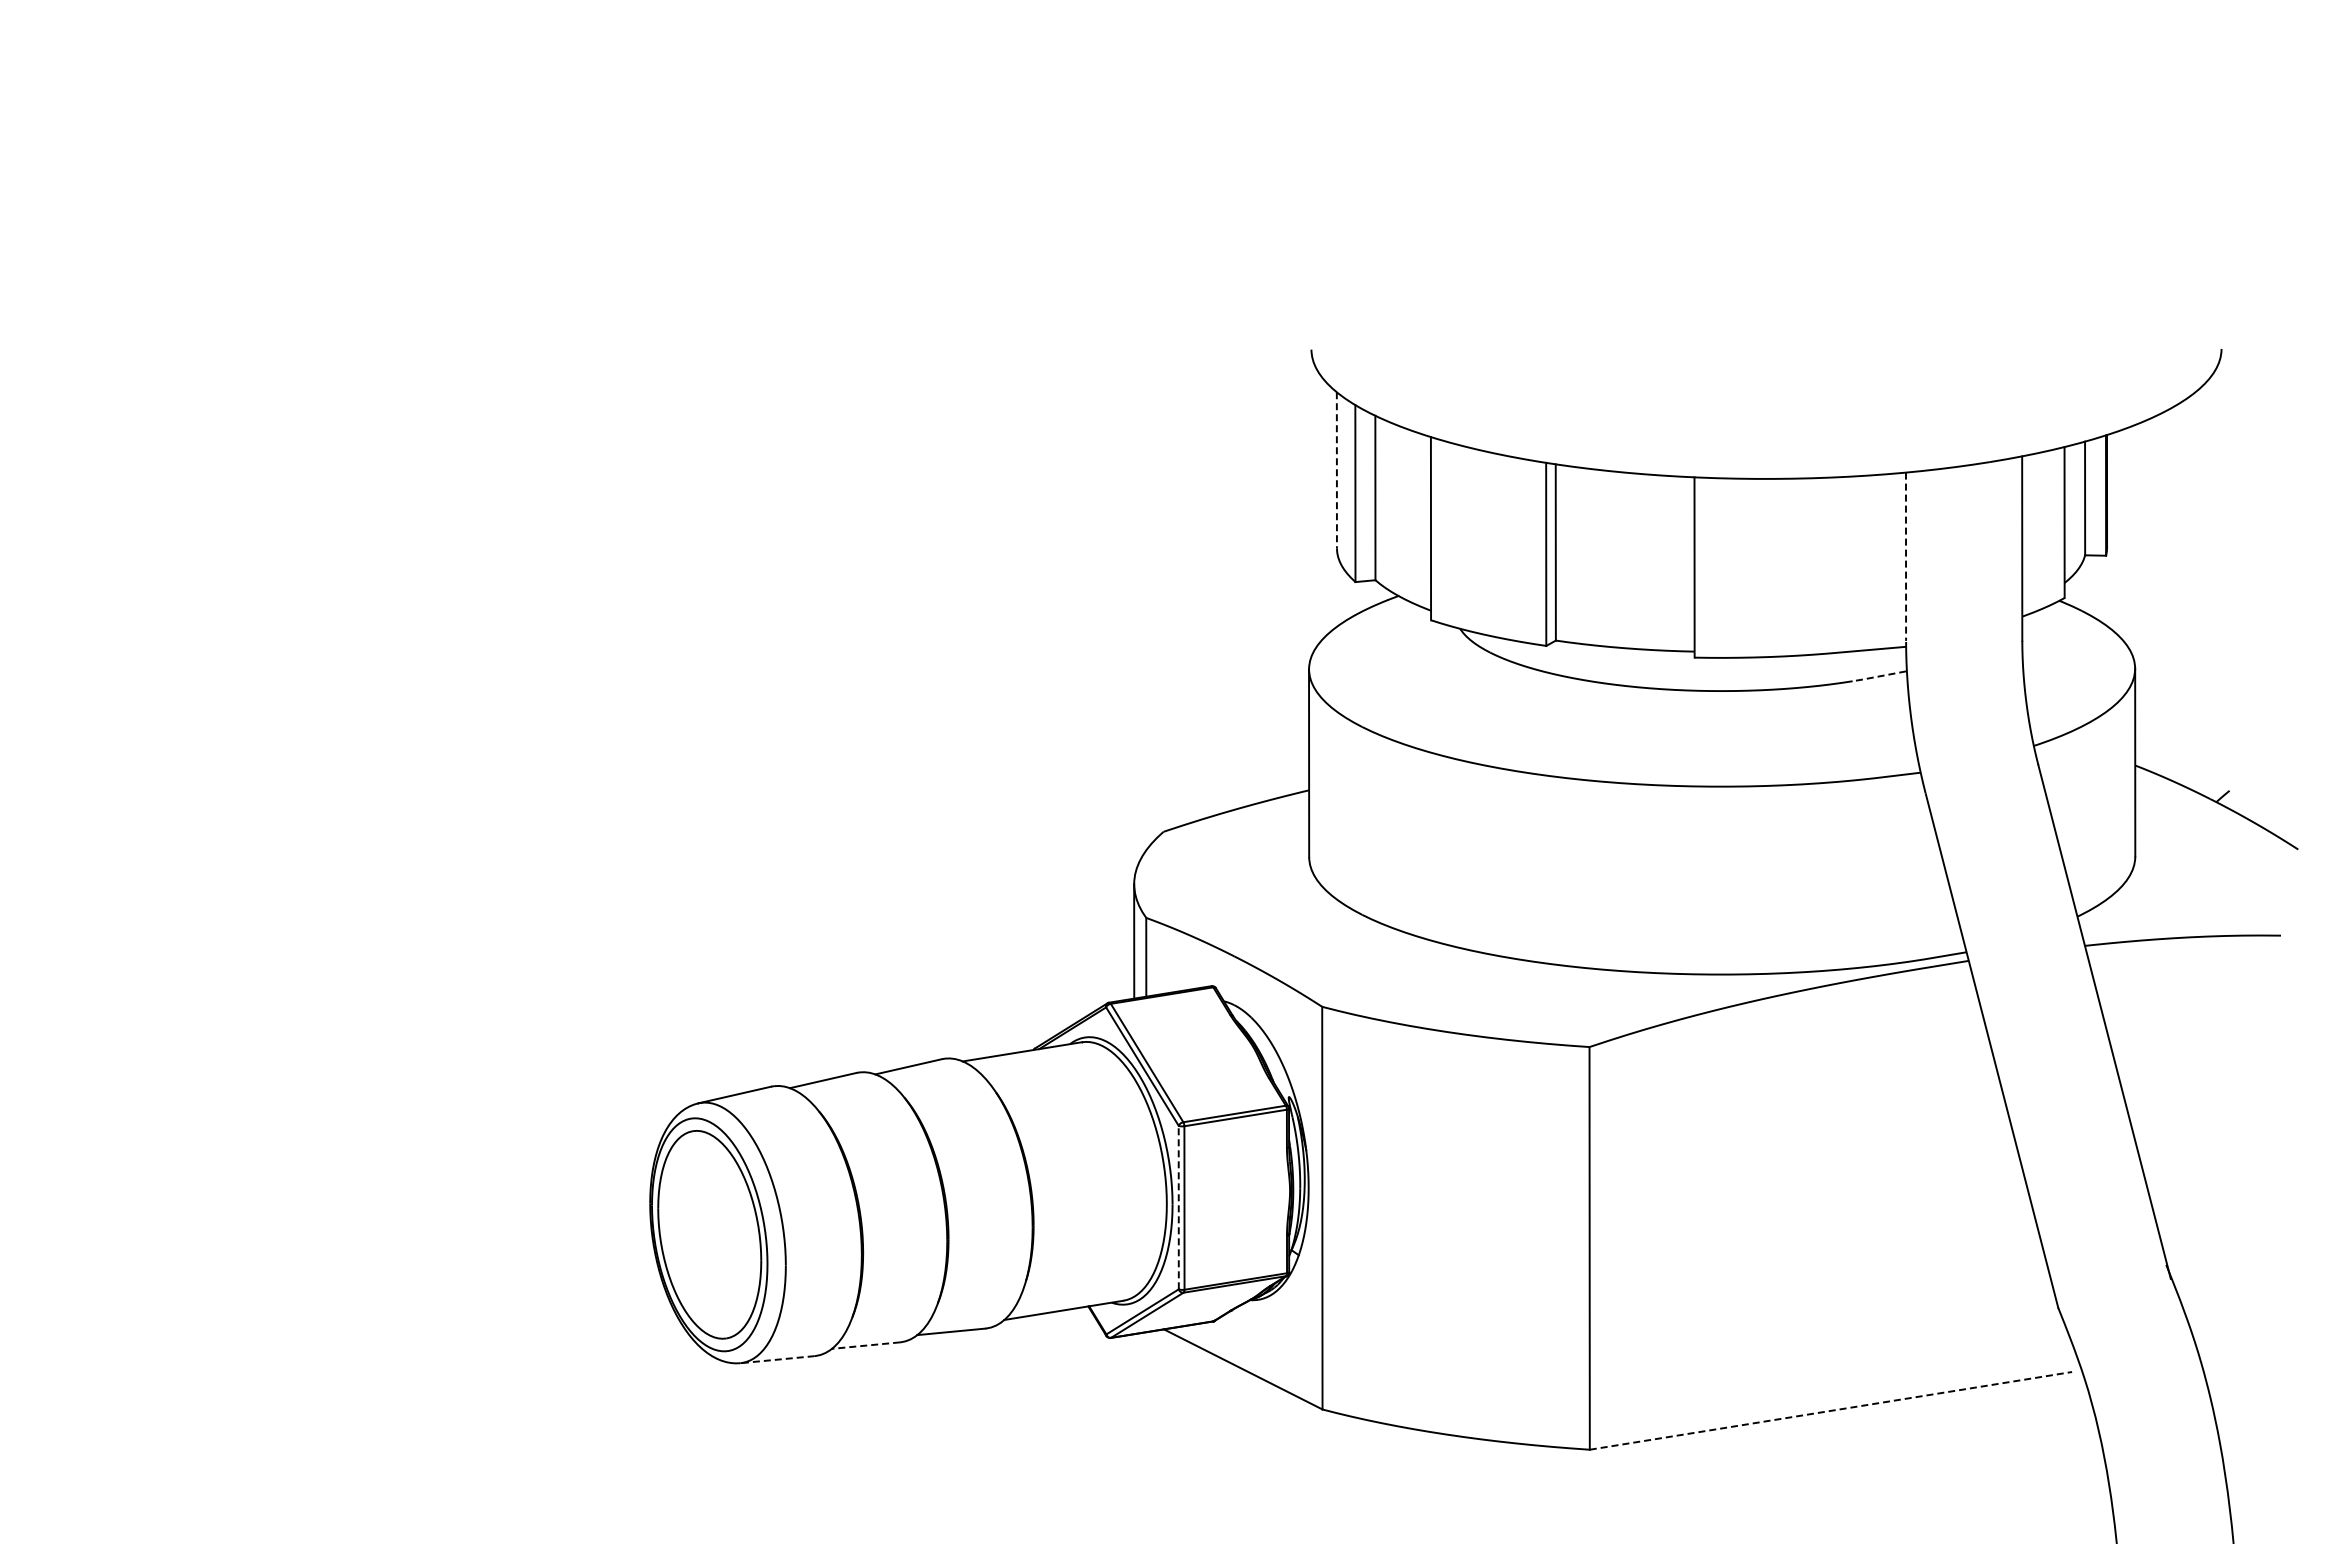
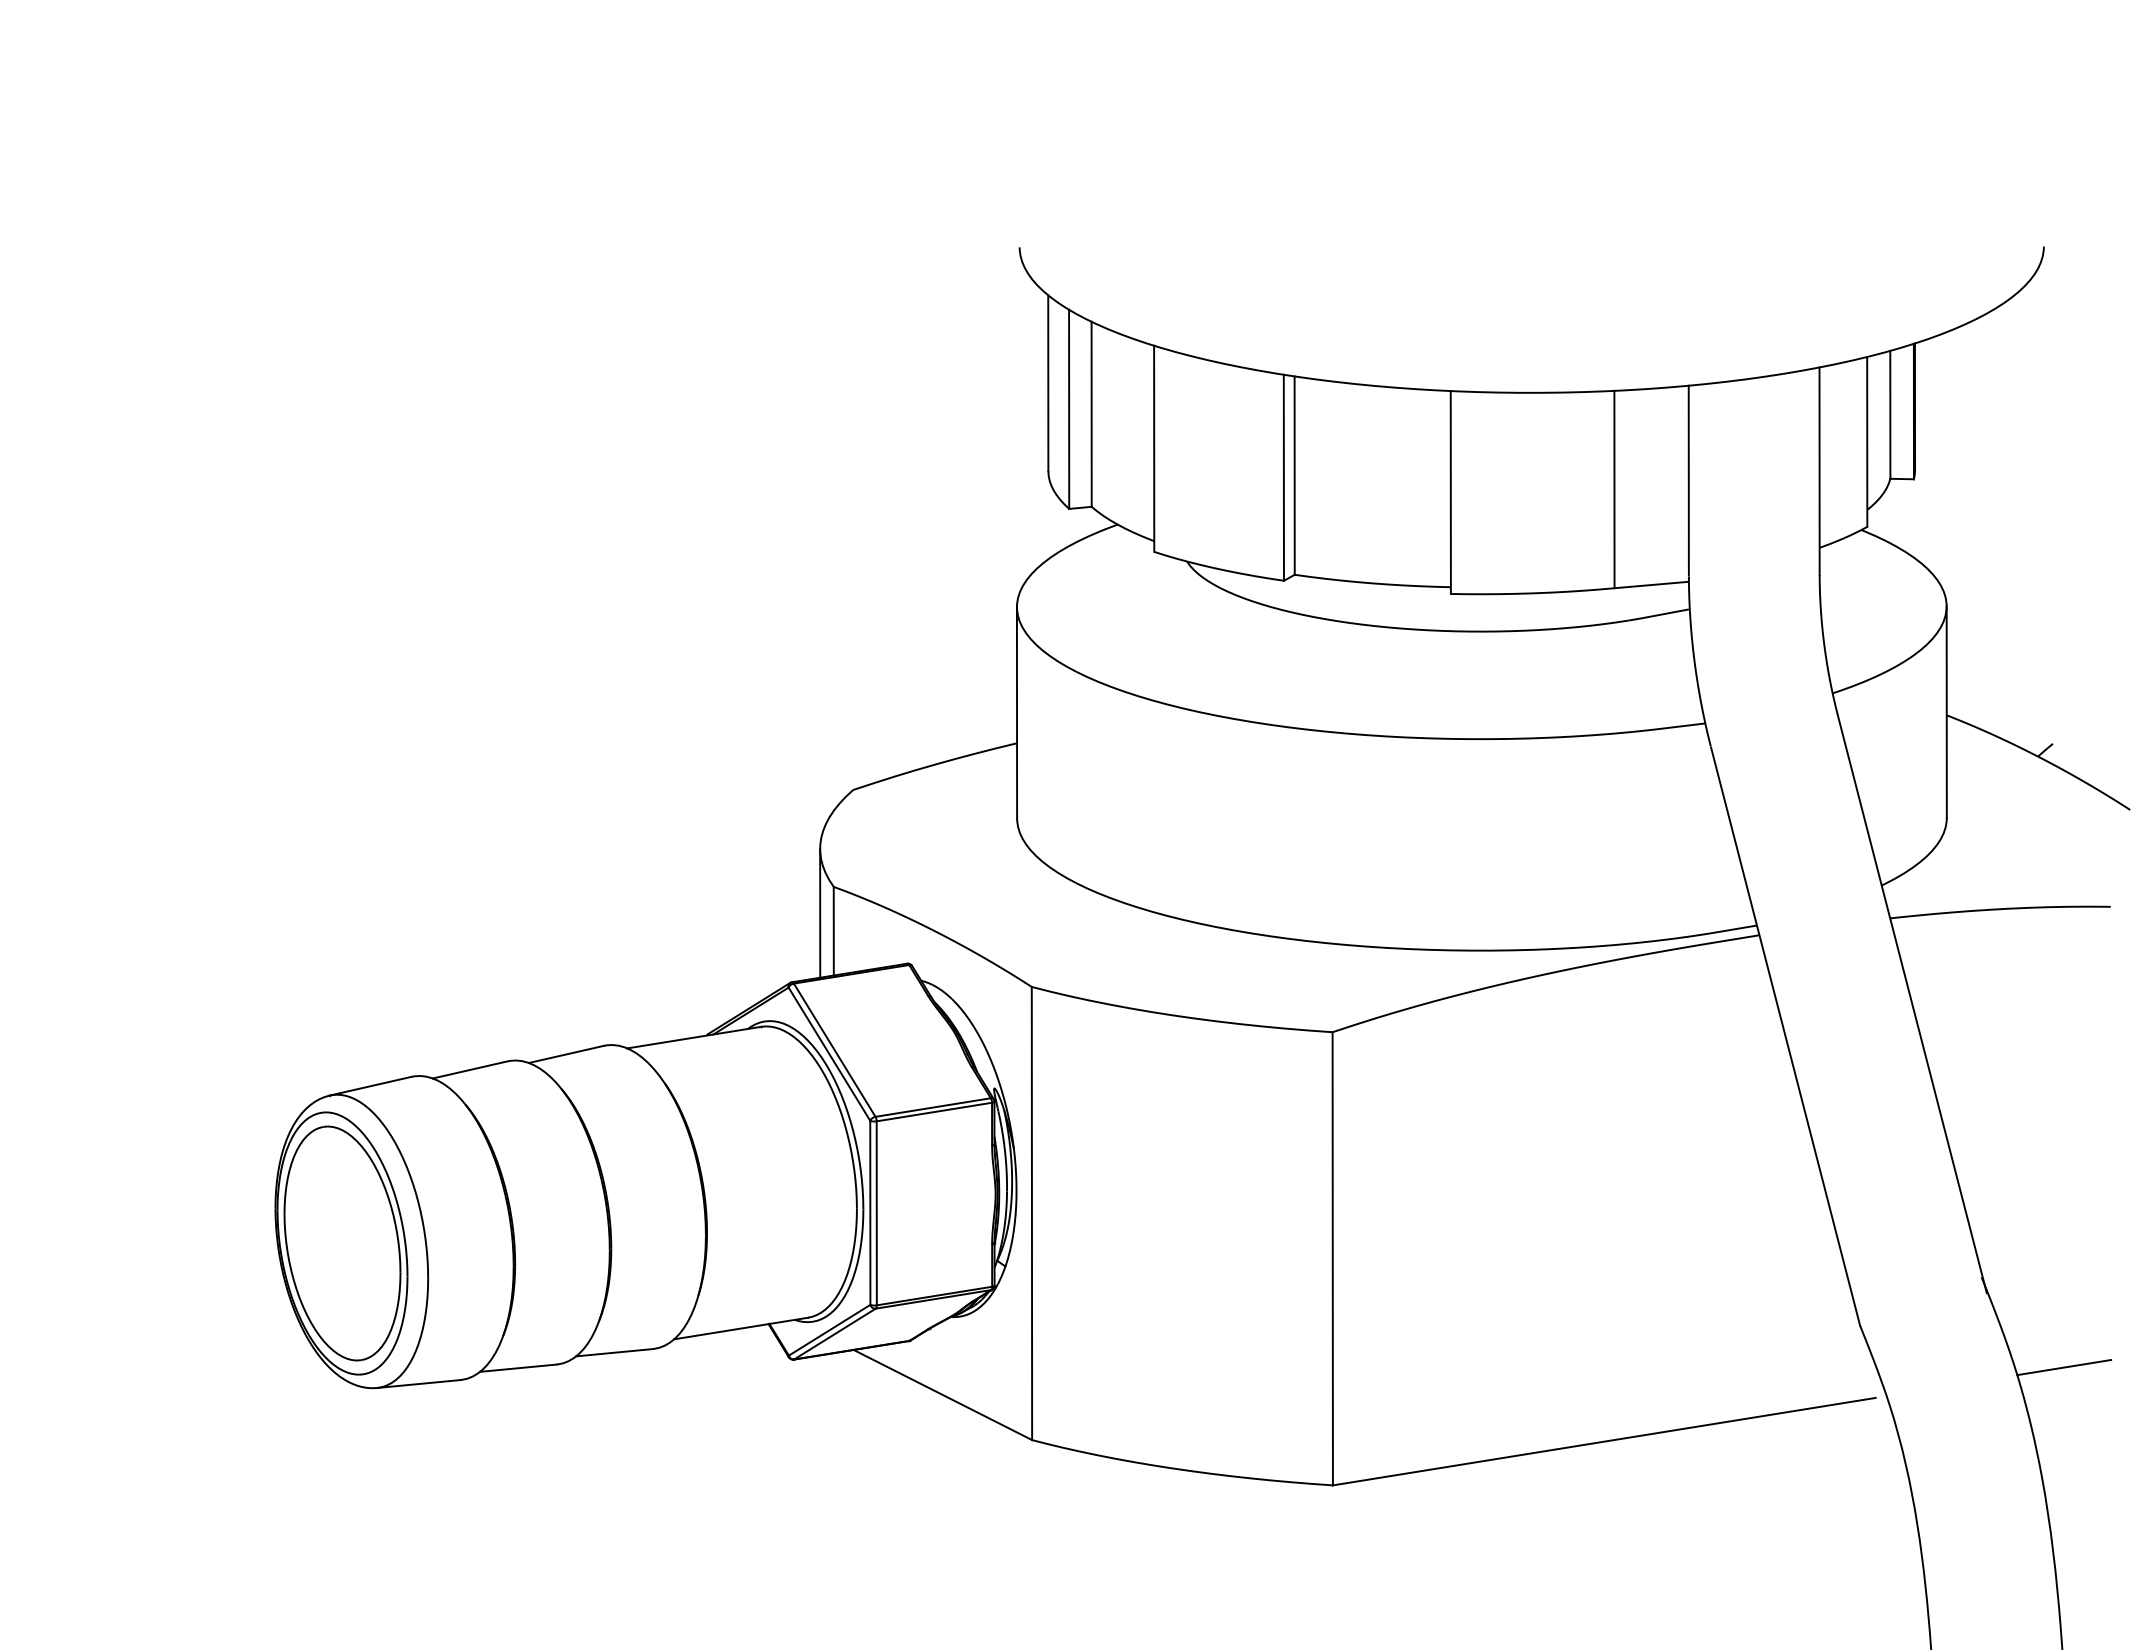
line: (1336, 470) -> (1047, 383), dashed -> solid
line: (1906, 557) -> (1689, 481), dashed -> solid
line: (1839, 564) -> (1613, 489), added
line: (1878, 676) -> (1657, 615), dashed -> solid
line: (1178, 1207) -> (870, 1212), dashed -> solid
line: (2239, 1344) -> (2064, 1366), added
line: (865, 1345) -> (517, 1368), dashed -> solid
line: (776, 1359) -> (417, 1383), dashed -> solid
line: (1831, 1410) -> (1604, 1441), dashed -> solid

